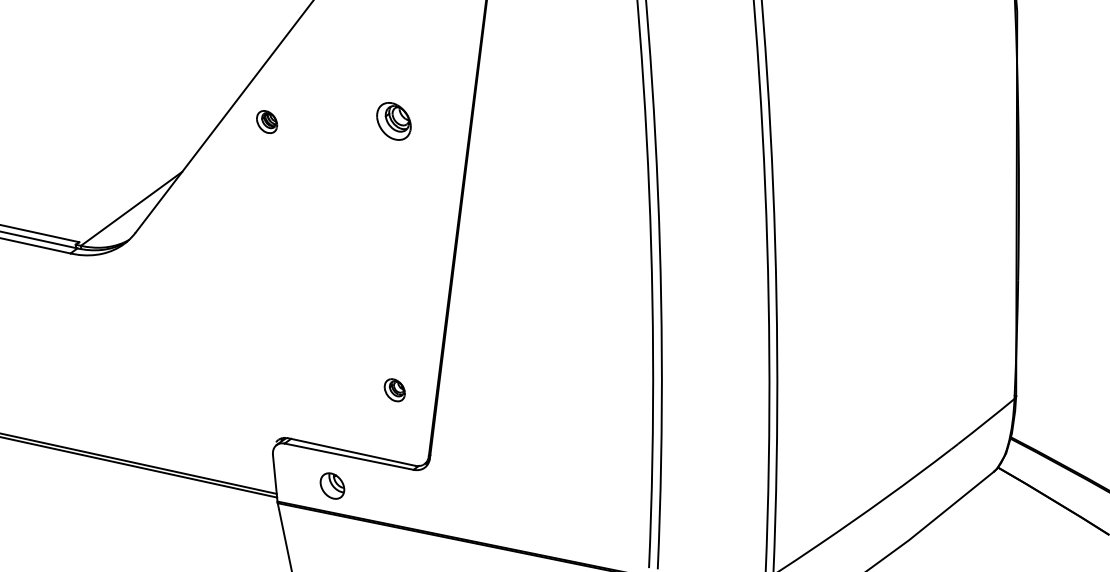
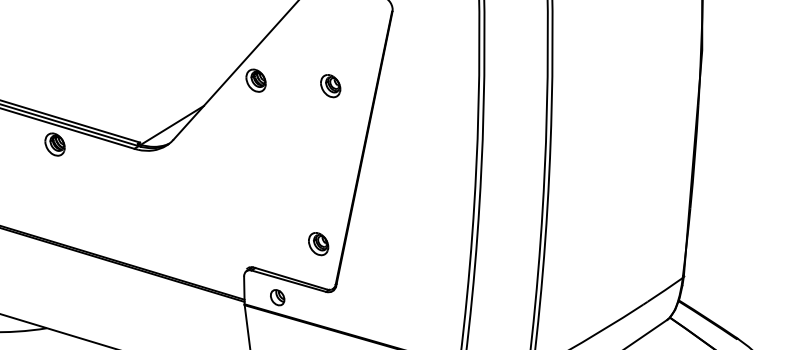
part: (266, 121) -> (255, 80), size x1.67
part: (394, 390) -> (318, 244), size x1.67

